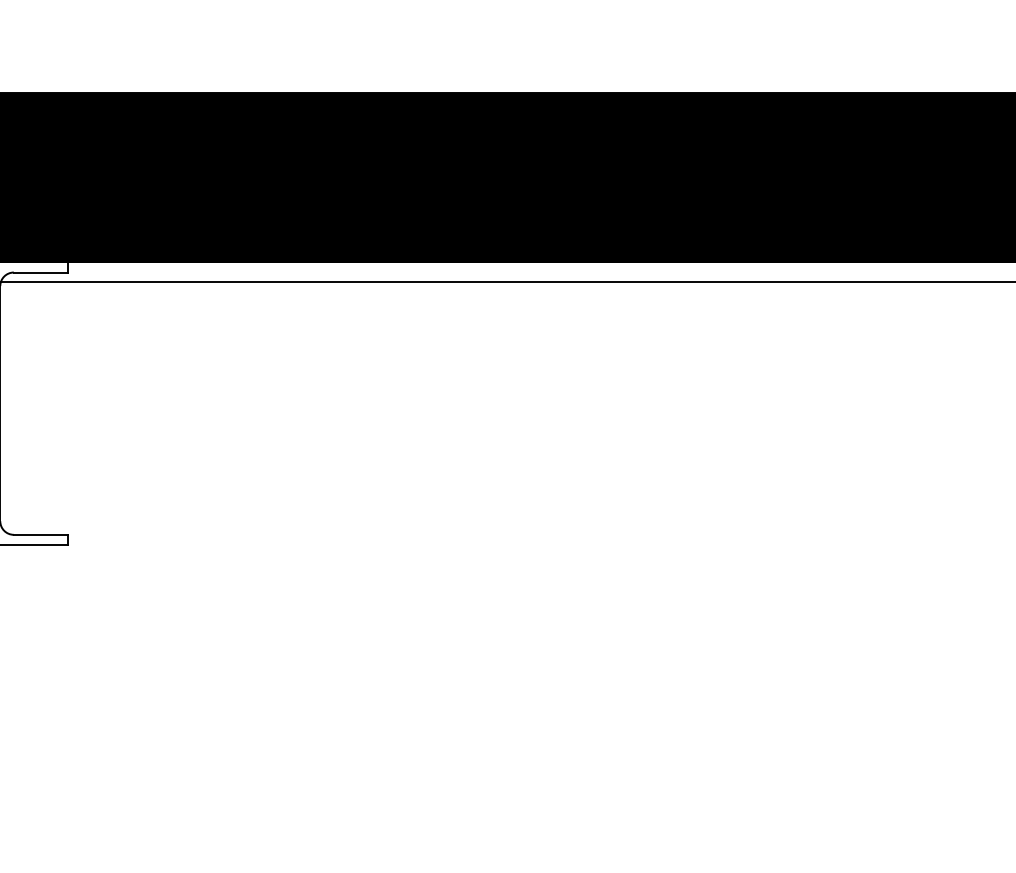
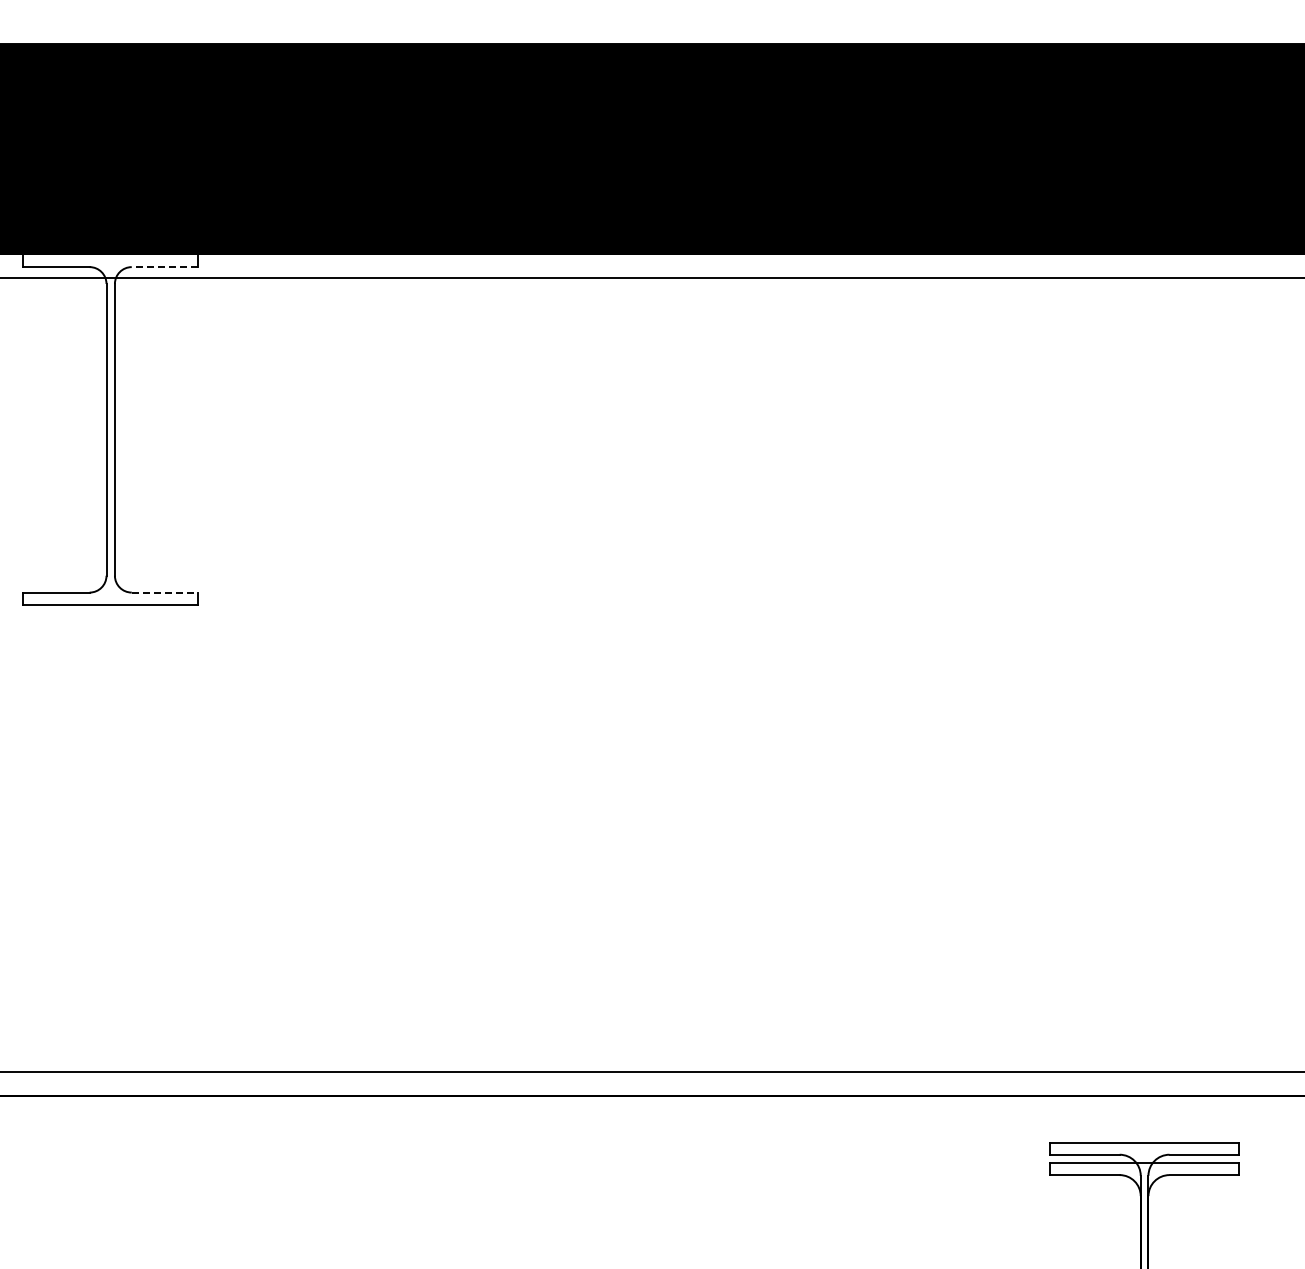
line: (40, 272) -> (164, 267), solid -> dashed
line: (41, 534) -> (165, 592), solid -> dashed

